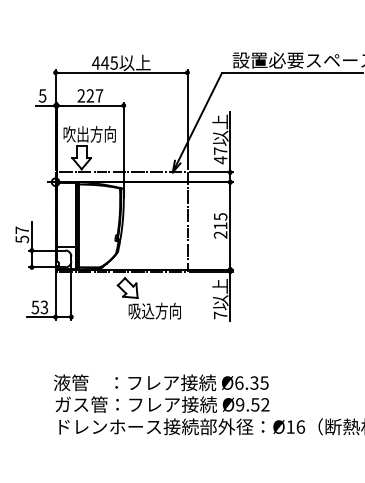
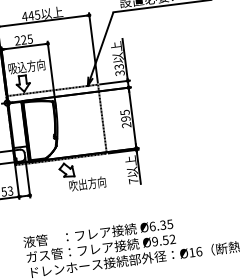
text: (99, 95) -> (30, 38), 227 -> 225
text: (76, 134) -> (17, 68), 吹出方向 -> 吸込方向
text: (220, 155) -> (119, 69), 47 -> 33
text: (220, 225) -> (125, 118), 215 -> 295
text: (141, 310) -> (78, 184), 吸込方向 -> 吹出方向

